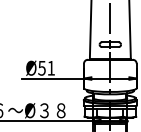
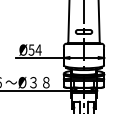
text: (51, 67) -> (38, 49), Ø51 -> Ø54

